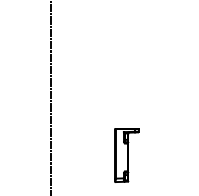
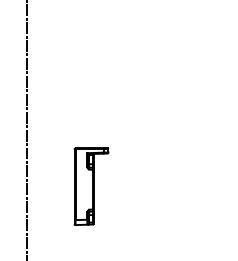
part: (126, 155) -> (91, 186), moved

